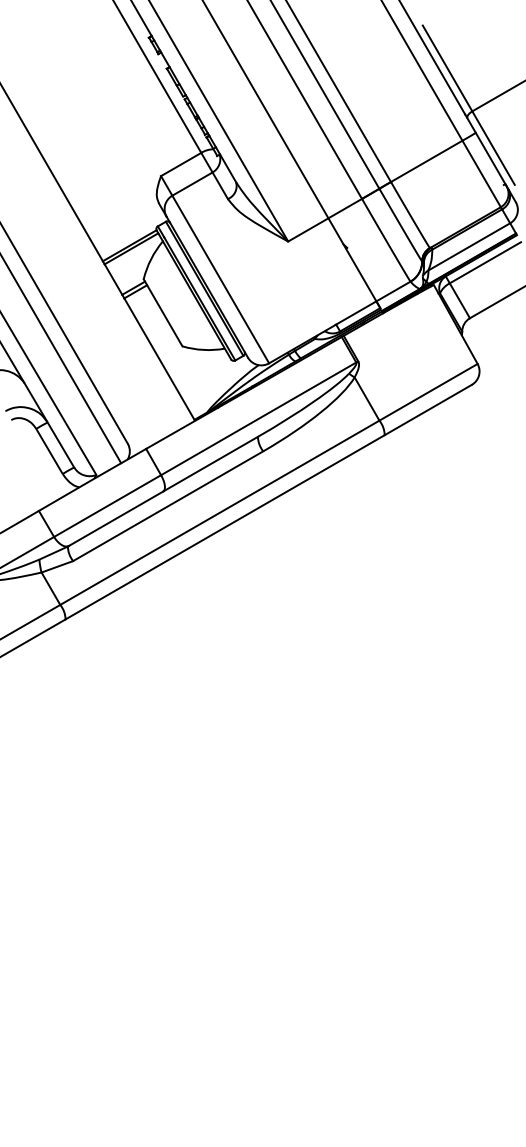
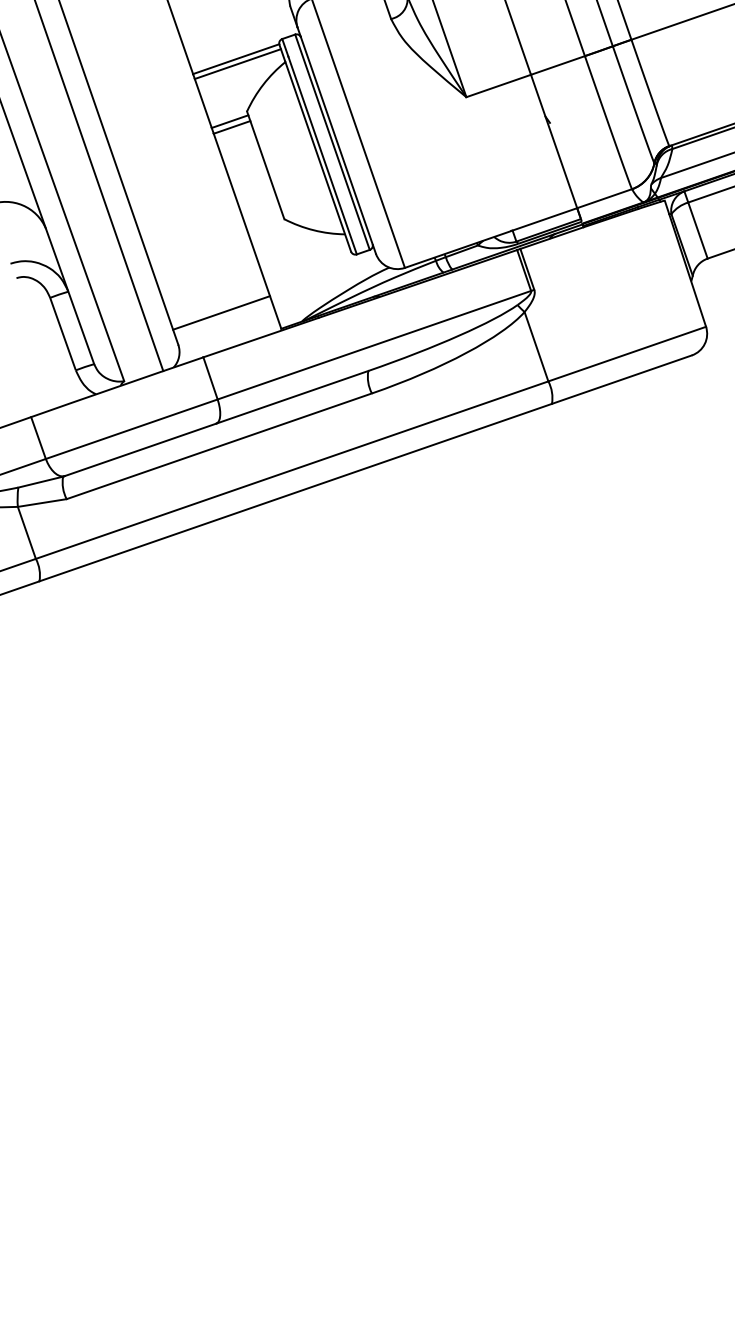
line: (152, 416) -> (221, 312), added

